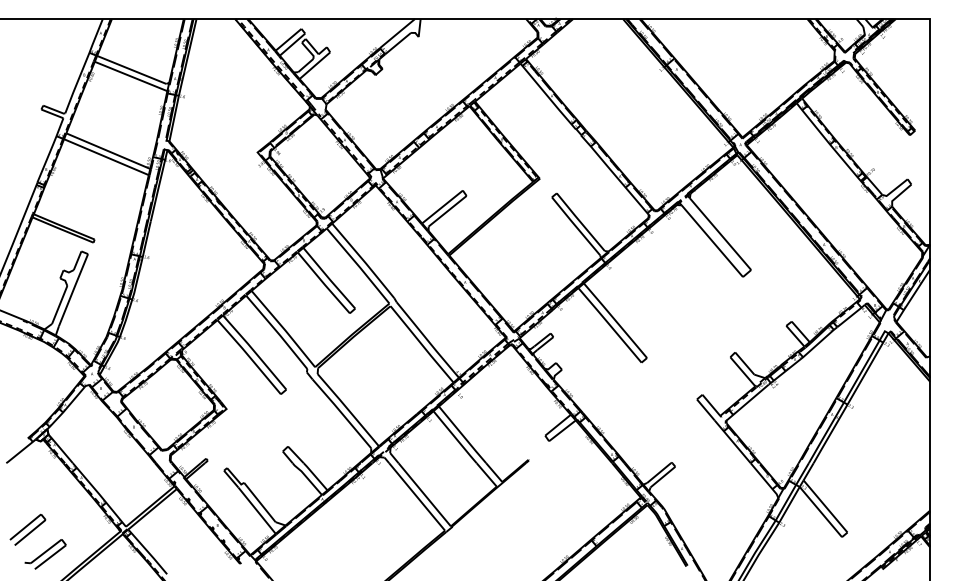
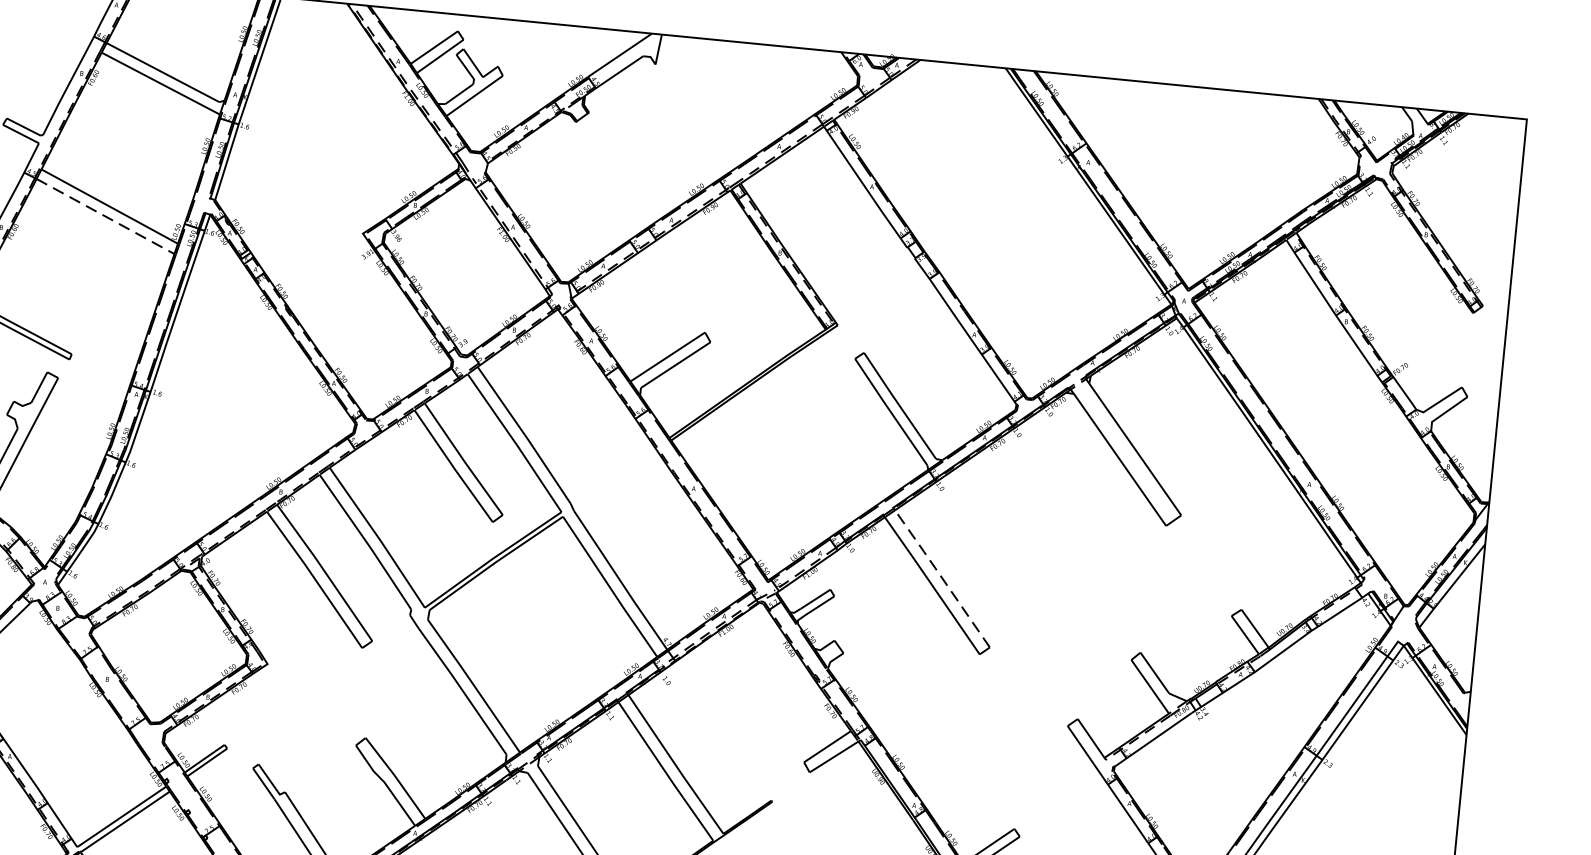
line: (106, 157) -> (105, 217), solid -> dashed
line: (615, 320) -> (942, 578), solid -> dashed

